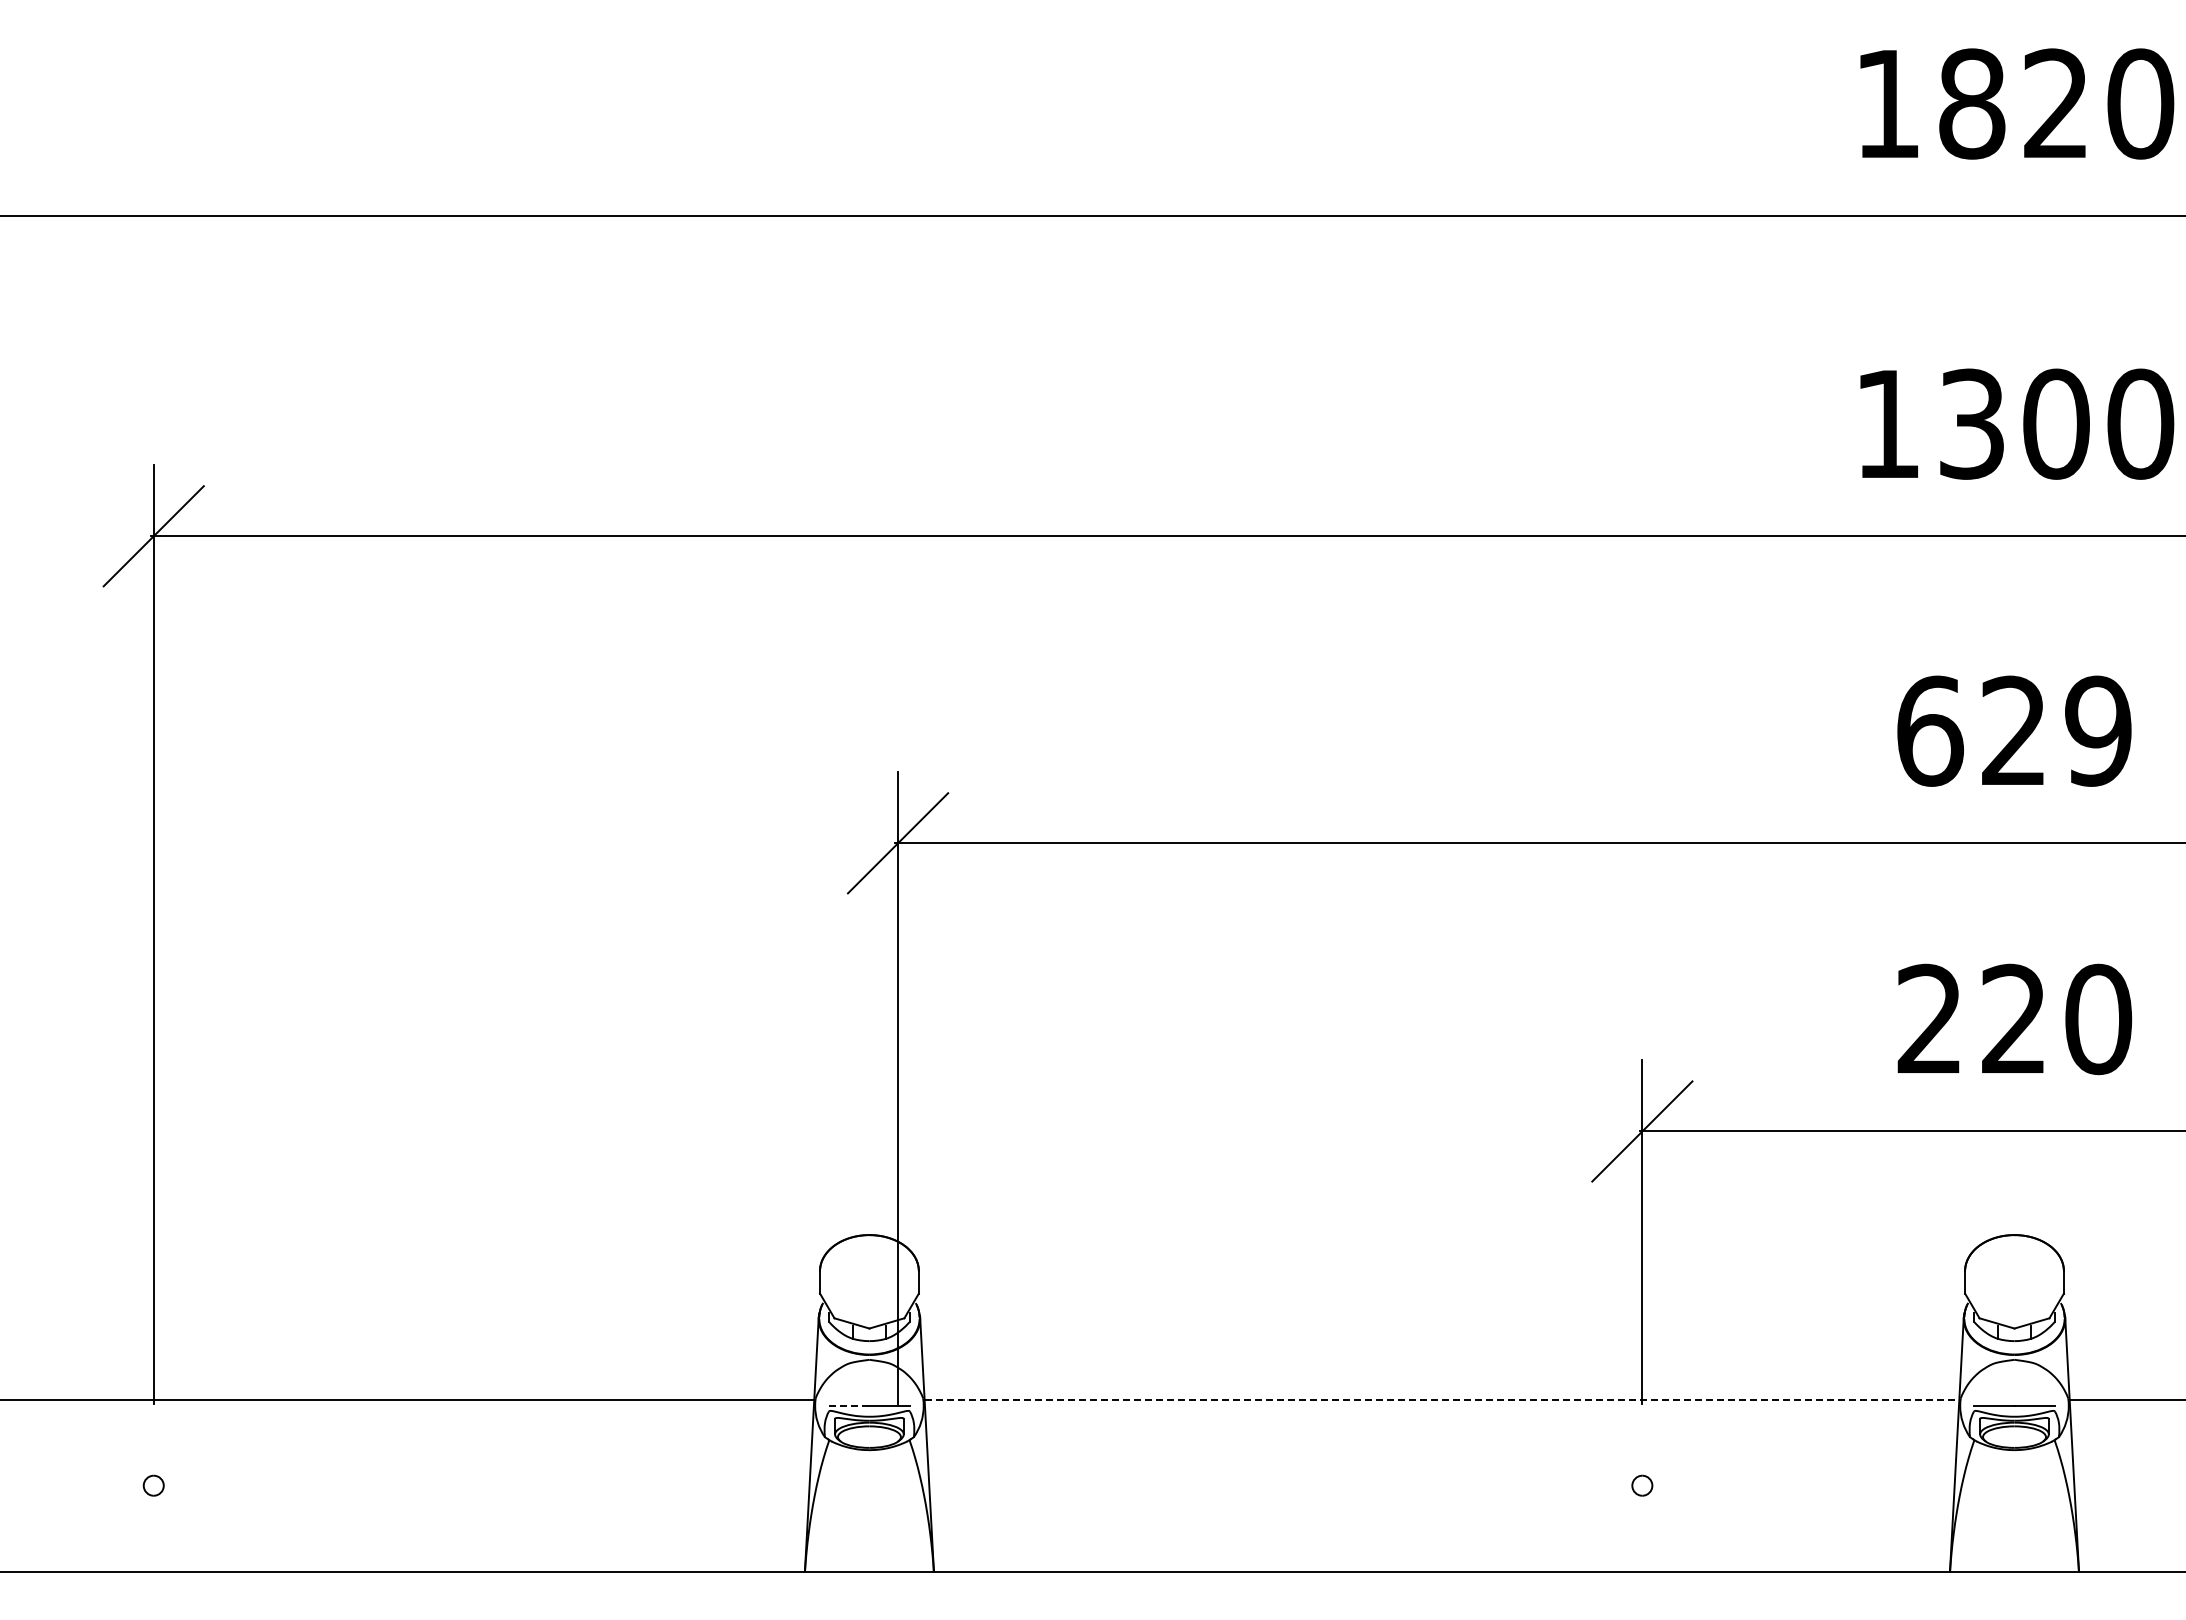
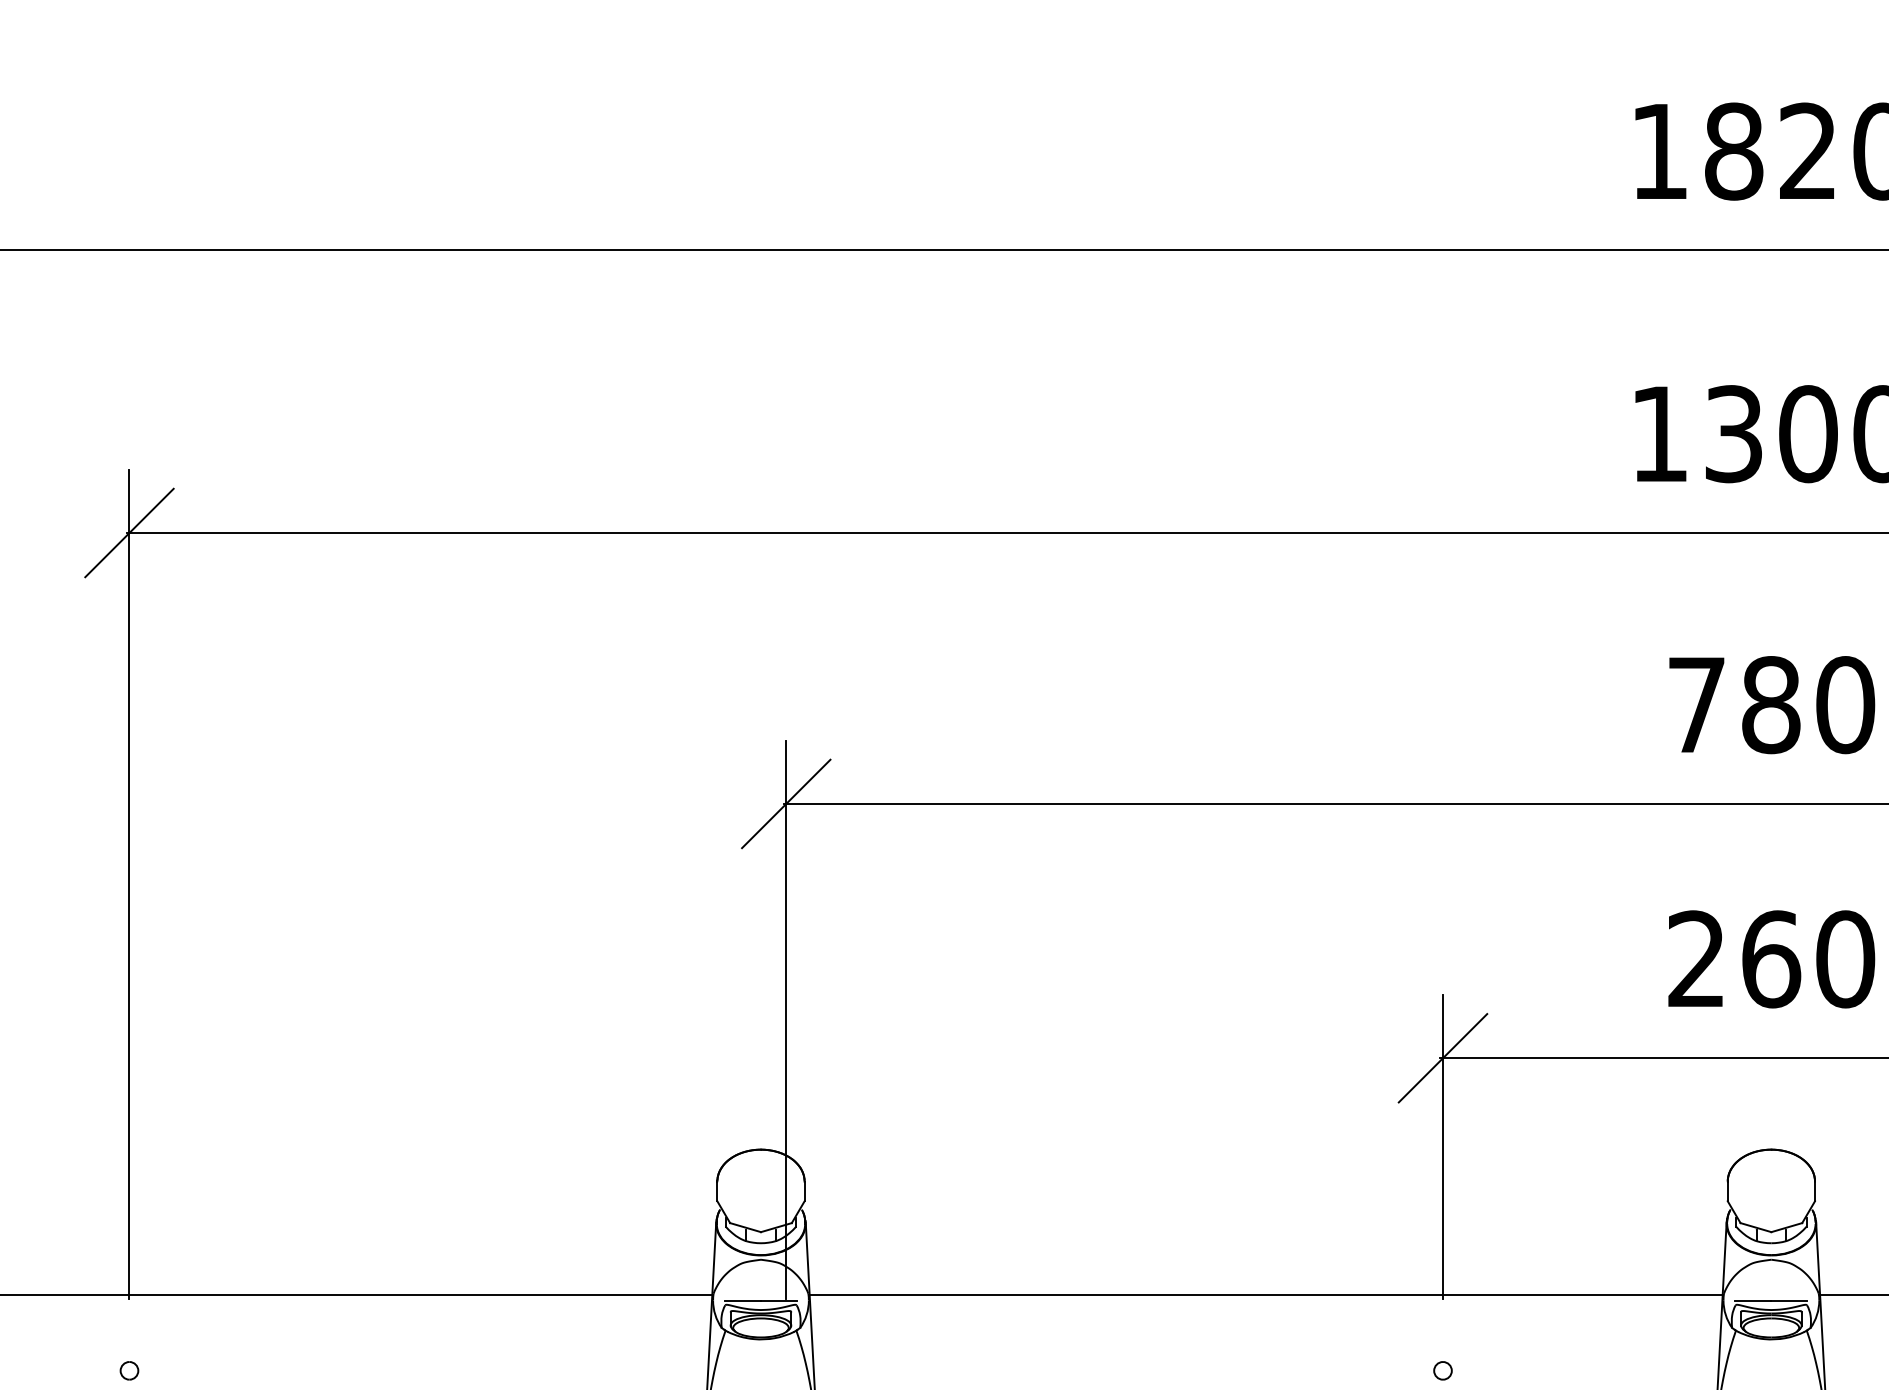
text: (2014, 730) -> (1771, 704), 629 -> 780
text: (2014, 1019) -> (1771, 959), 220 -> 260
line: (1442, 1399) -> (1266, 1294), dashed -> solid
line: (848, 1406) -> (742, 1300), dashed -> solid

